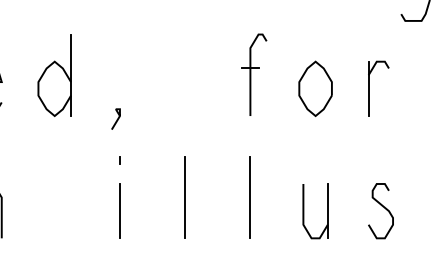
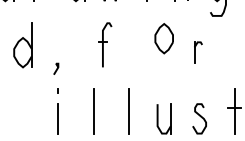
part: (255, 73) -> (105, 44), moved
part: (314, 88) -> (163, 38), moved
part: (378, 88) -> (198, 52), size x0.7

